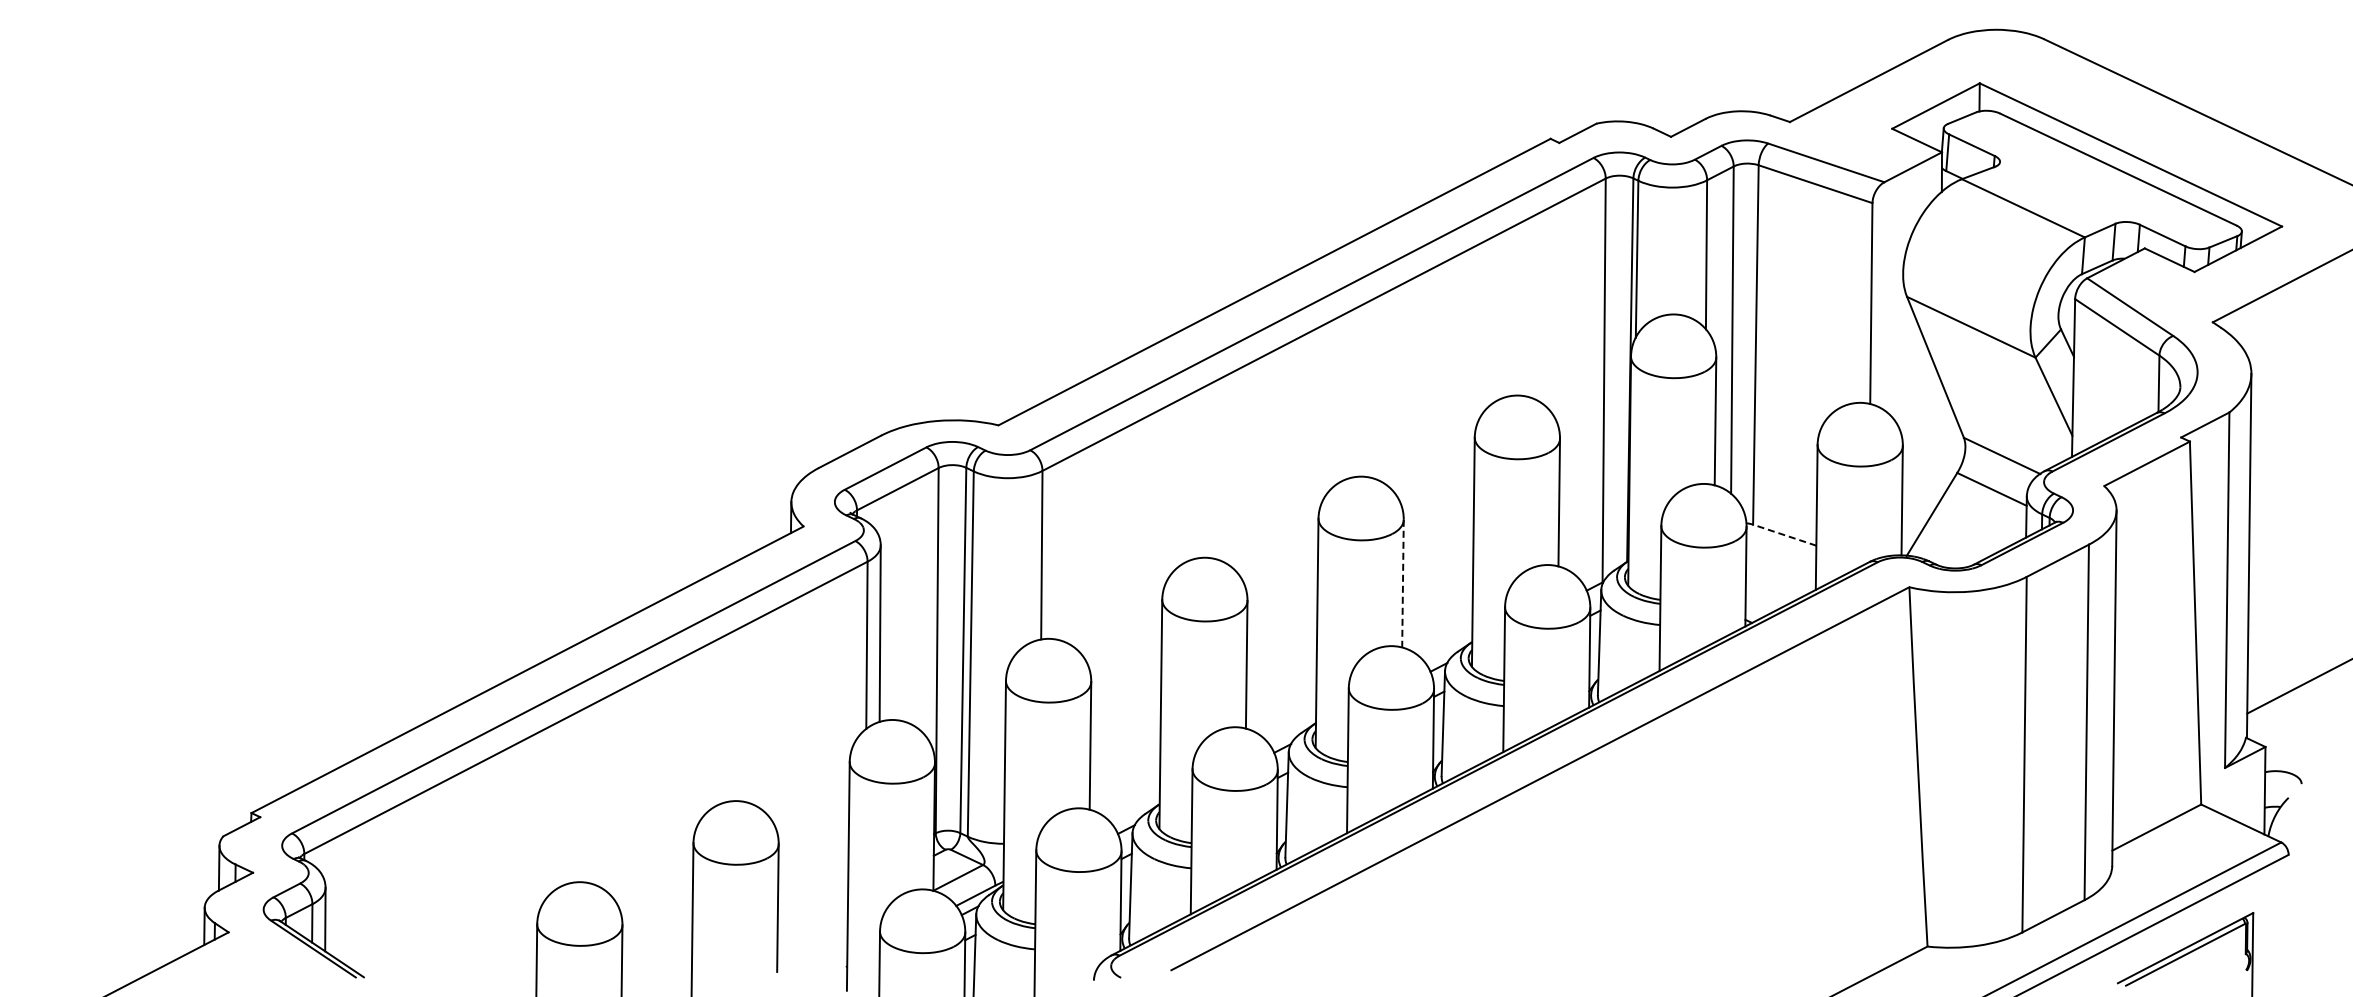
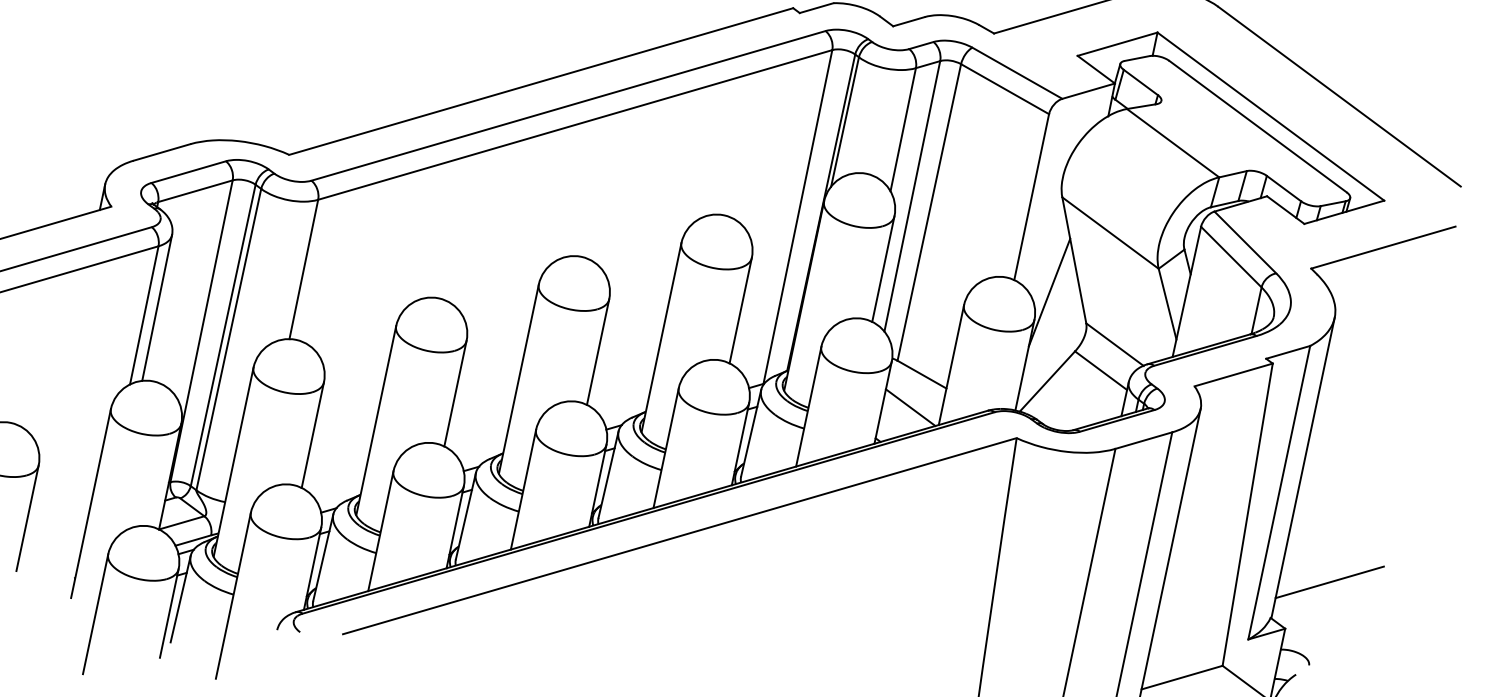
line: (1913, 410) -> (1049, 292), added
line: (1784, 535) -> (921, 374), dashed -> solid
line: (1779, 575) -> (911, 407), added
line: (1402, 583) -> (597, 351), dashed -> solid

